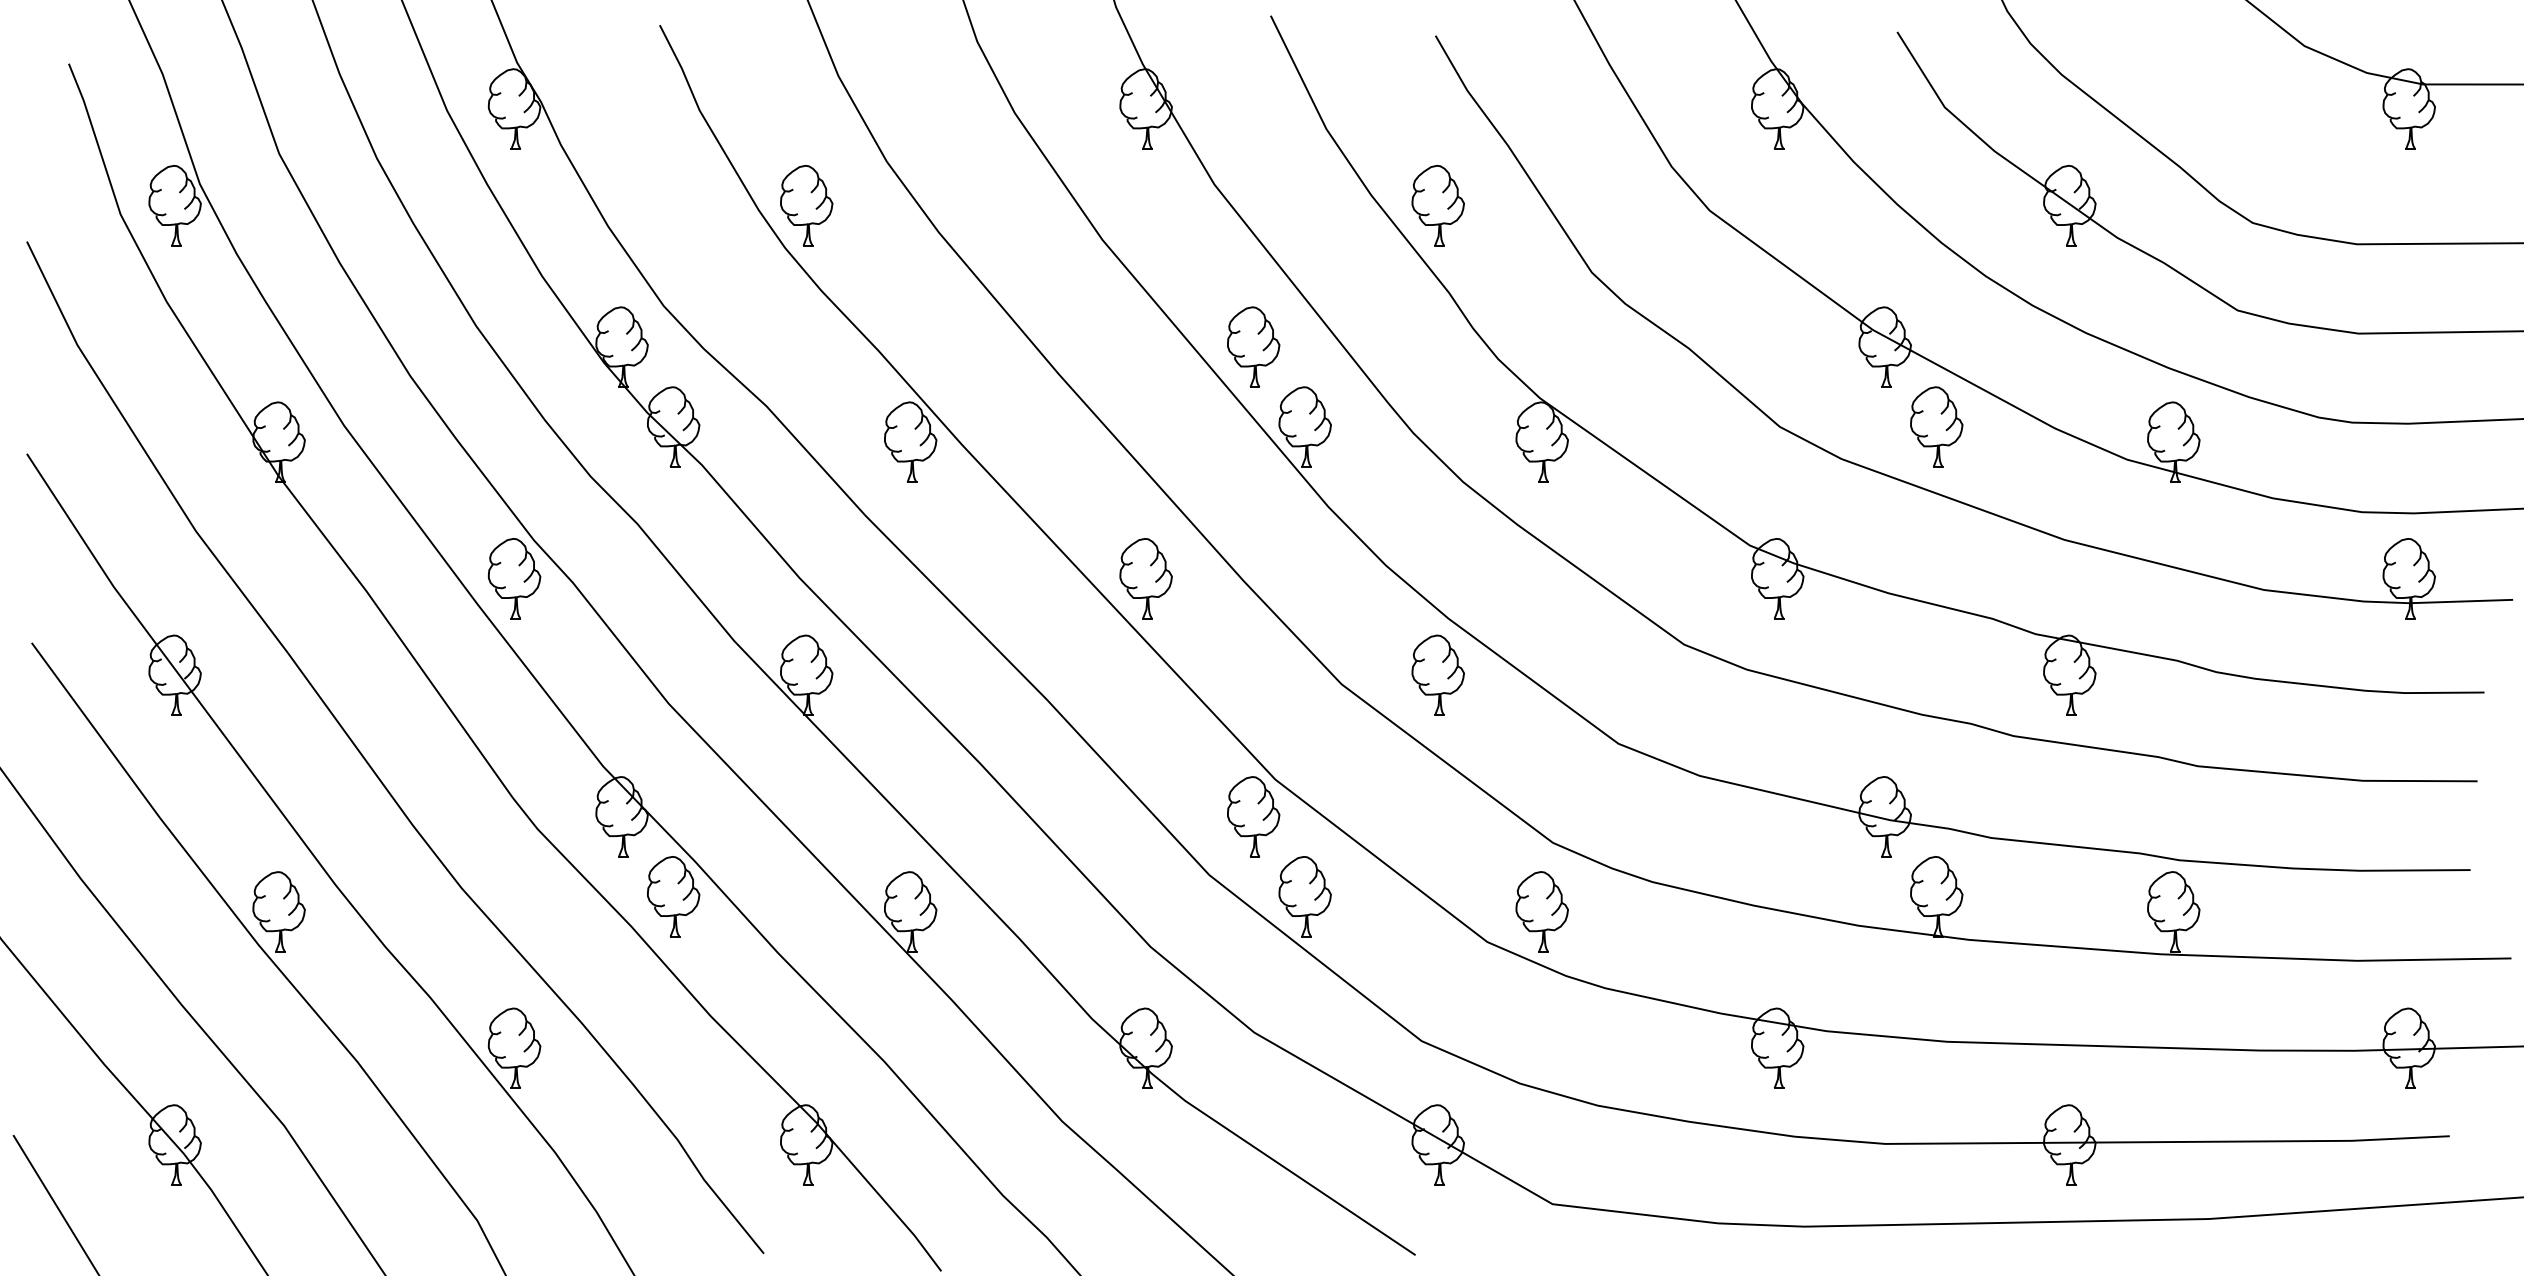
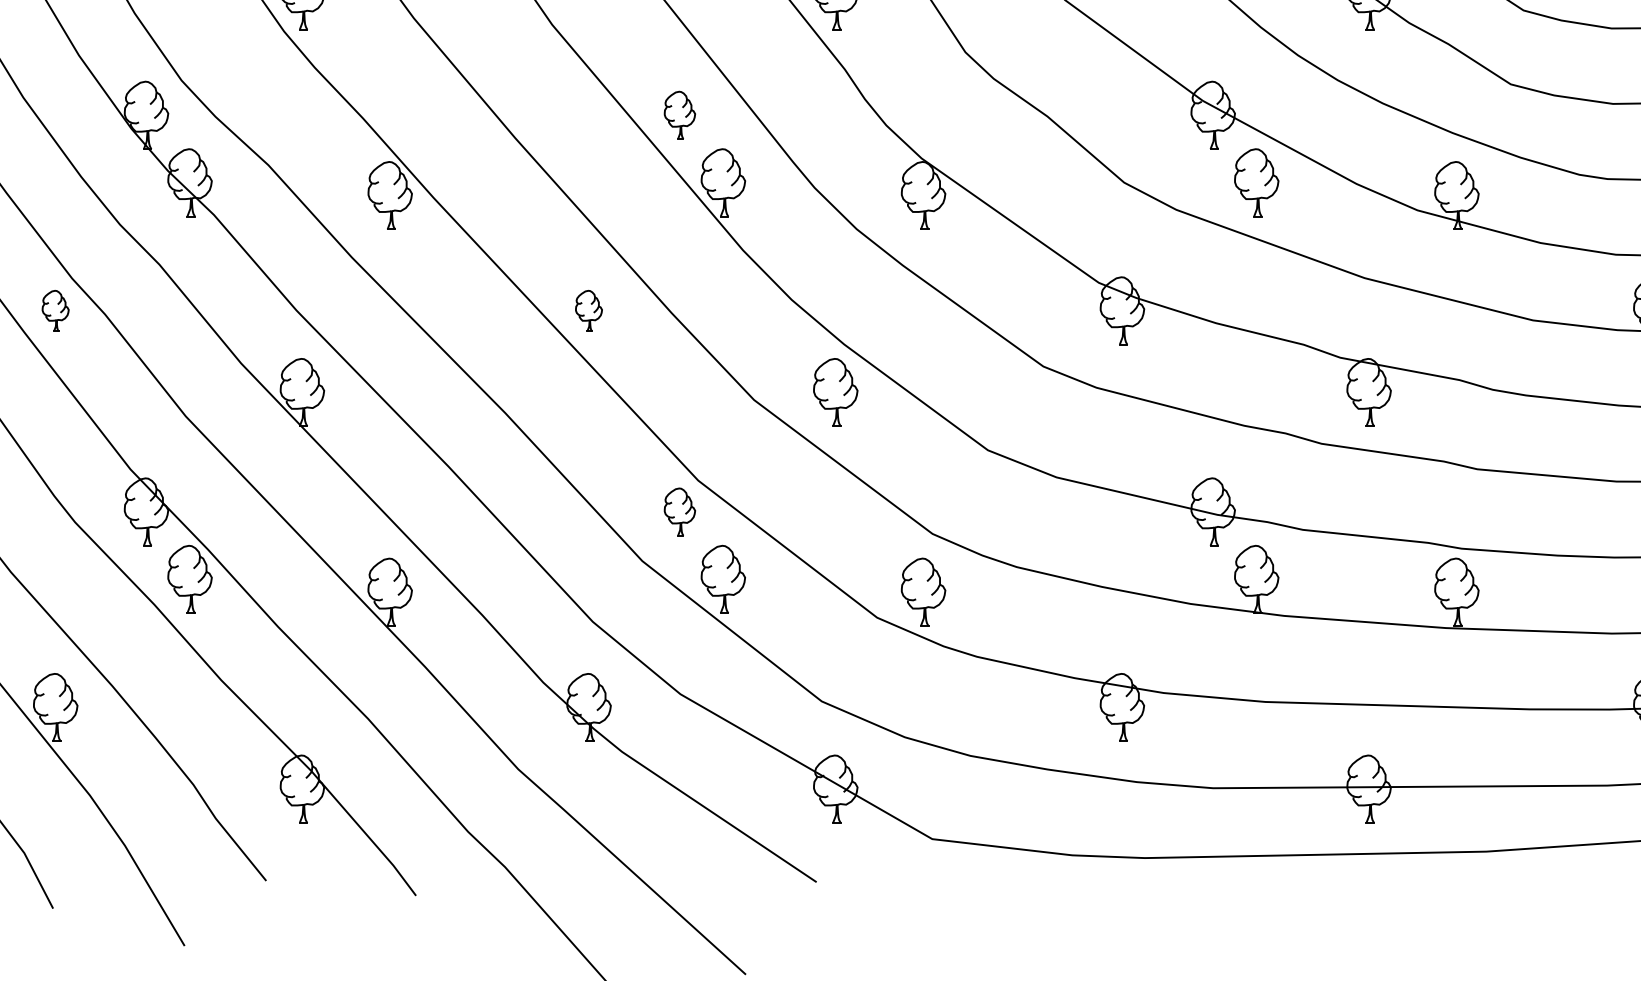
part: (1253, 346) -> (679, 114), size x0.7
part: (514, 578) -> (55, 310), size x0.6
part: (1145, 578) -> (588, 310), size x0.6
part: (1253, 816) -> (679, 511), size x0.7

